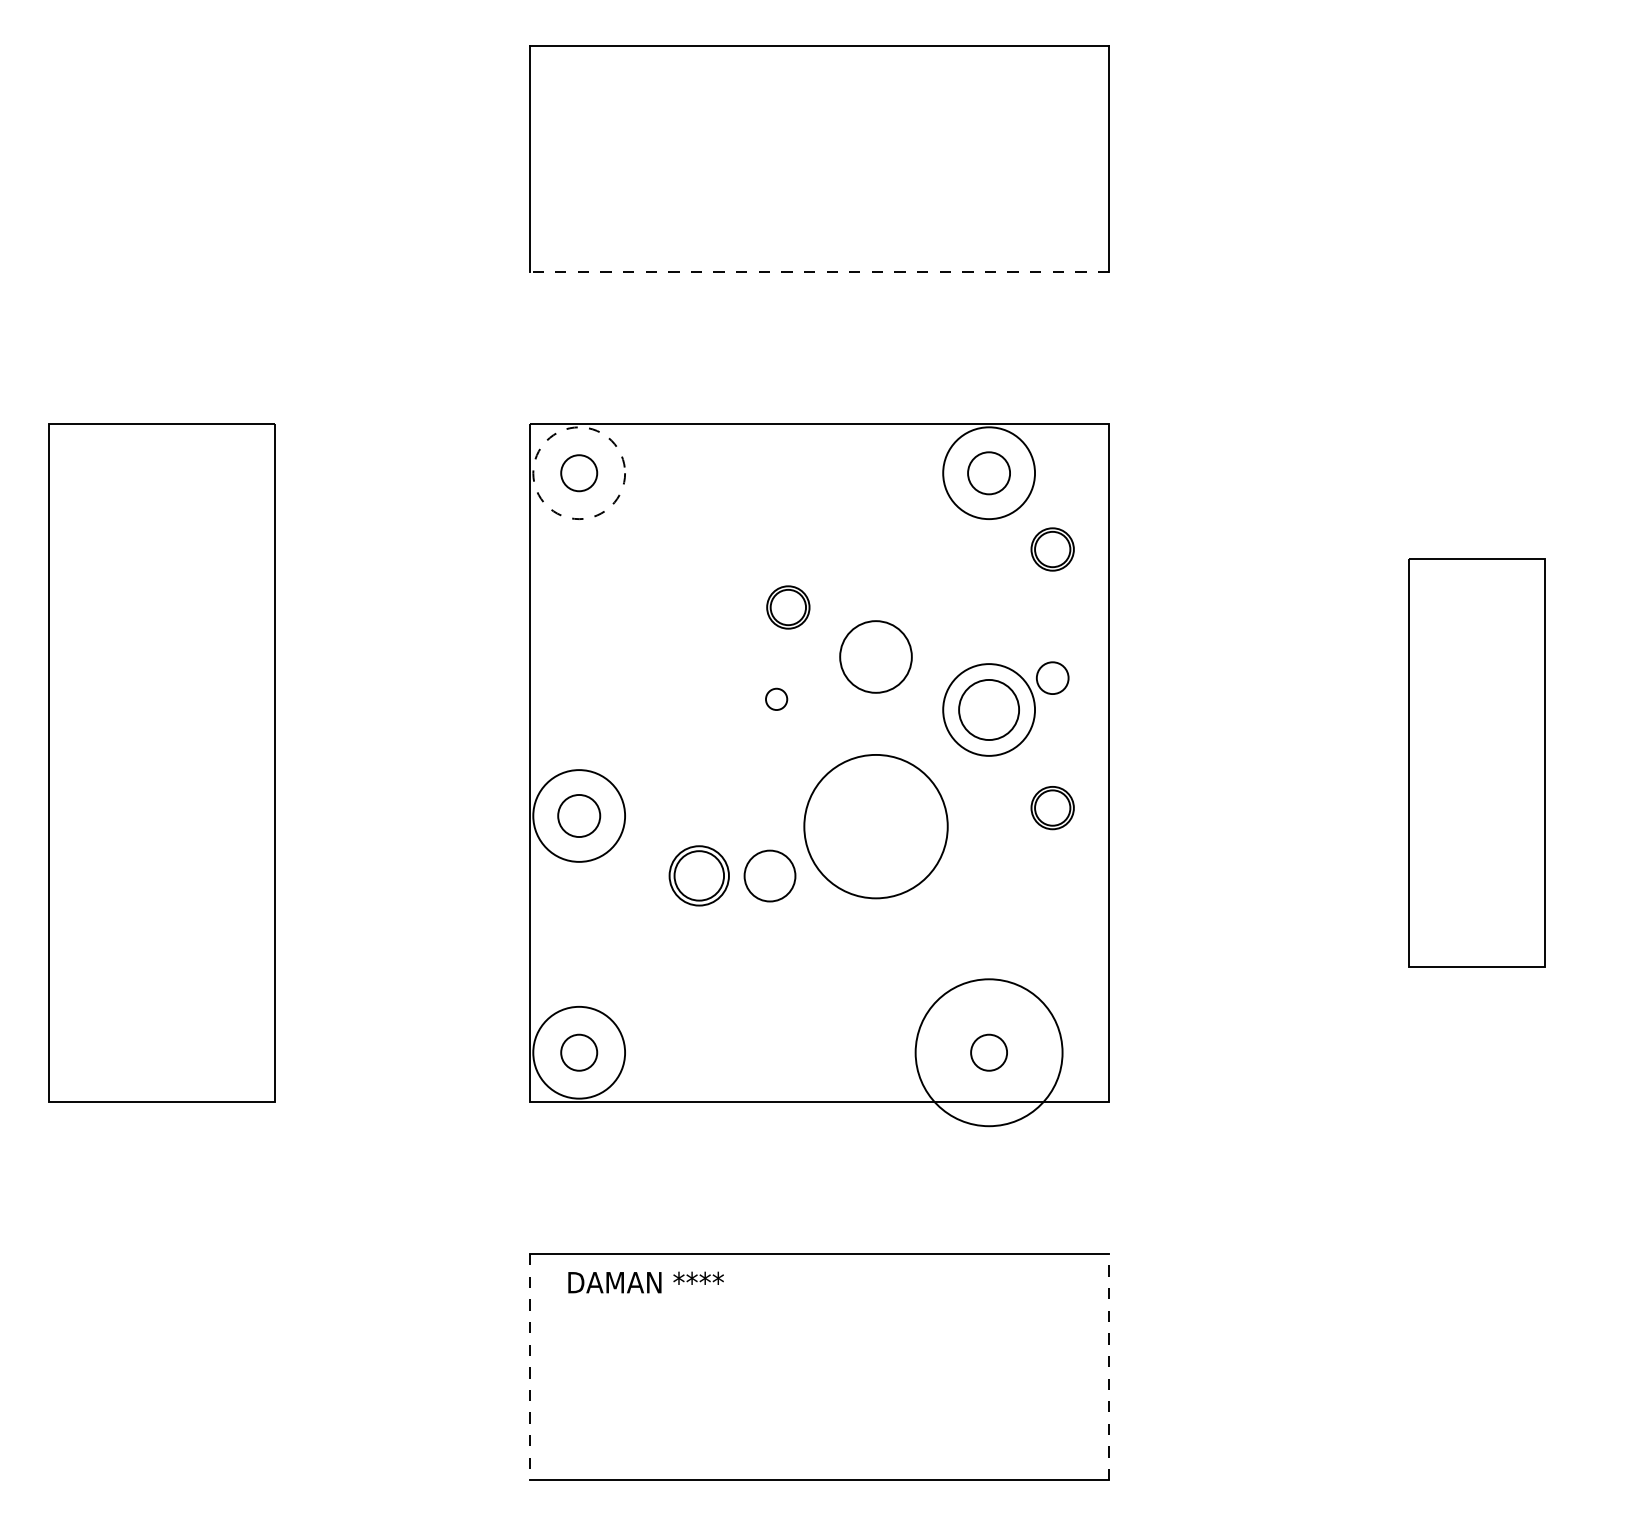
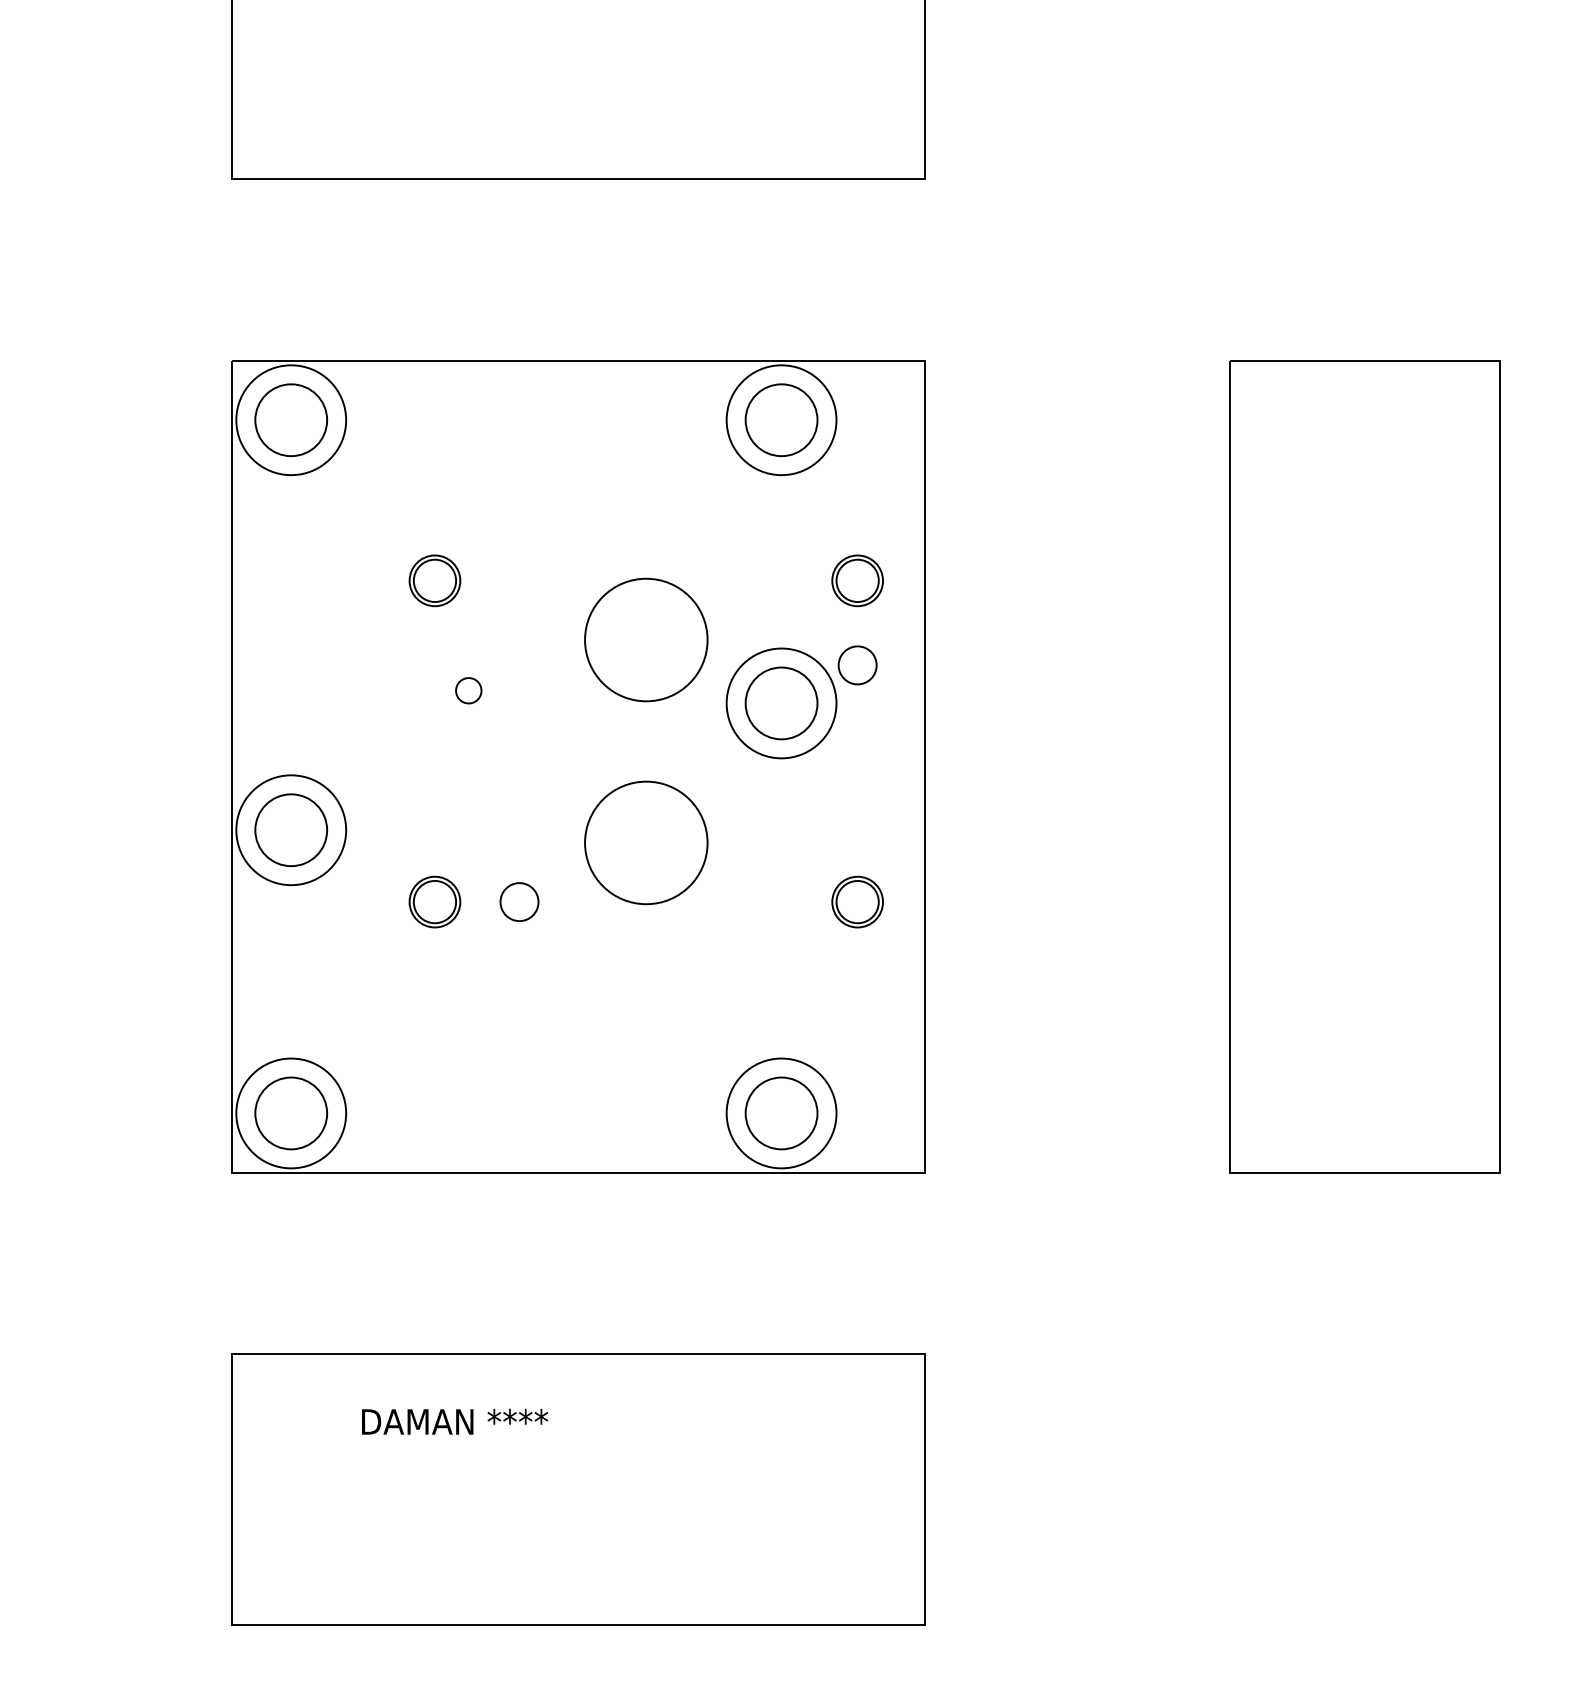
line: (819, 271) -> (578, 178), dashed -> solid
circle: (579, 473) -> (291, 420), dashed -> solid
circle: (579, 473) -> (291, 420), size x1.67
circle: (988, 473) -> (780, 420), size x1.43
part: (1052, 549) -> (857, 580), moved
part: (788, 607) -> (435, 580), moved
circle: (875, 656) -> (645, 639), size x1.43
circle: (776, 698) -> (468, 689), moved
part: (1476, 762) -> (1364, 766), size x1.67
part: (1052, 808) -> (857, 902), moved
circle: (579, 815) -> (291, 829), size x1.43
circle: (875, 826) -> (645, 842), size x0.71
circle: (769, 875) -> (518, 901), size x0.62
part: (699, 876) -> (435, 902), size x0.71
circle: (579, 1052) -> (291, 1113), size x1.67
circle: (989, 1052) -> (782, 1113), size x0.62
circle: (989, 1052) -> (782, 1113), size x1.67
text: (645, 1282) -> (454, 1421), moved
line: (1109, 1366) -> (925, 1488), dashed -> solid
line: (529, 1367) -> (231, 1489), dashed -> solid

